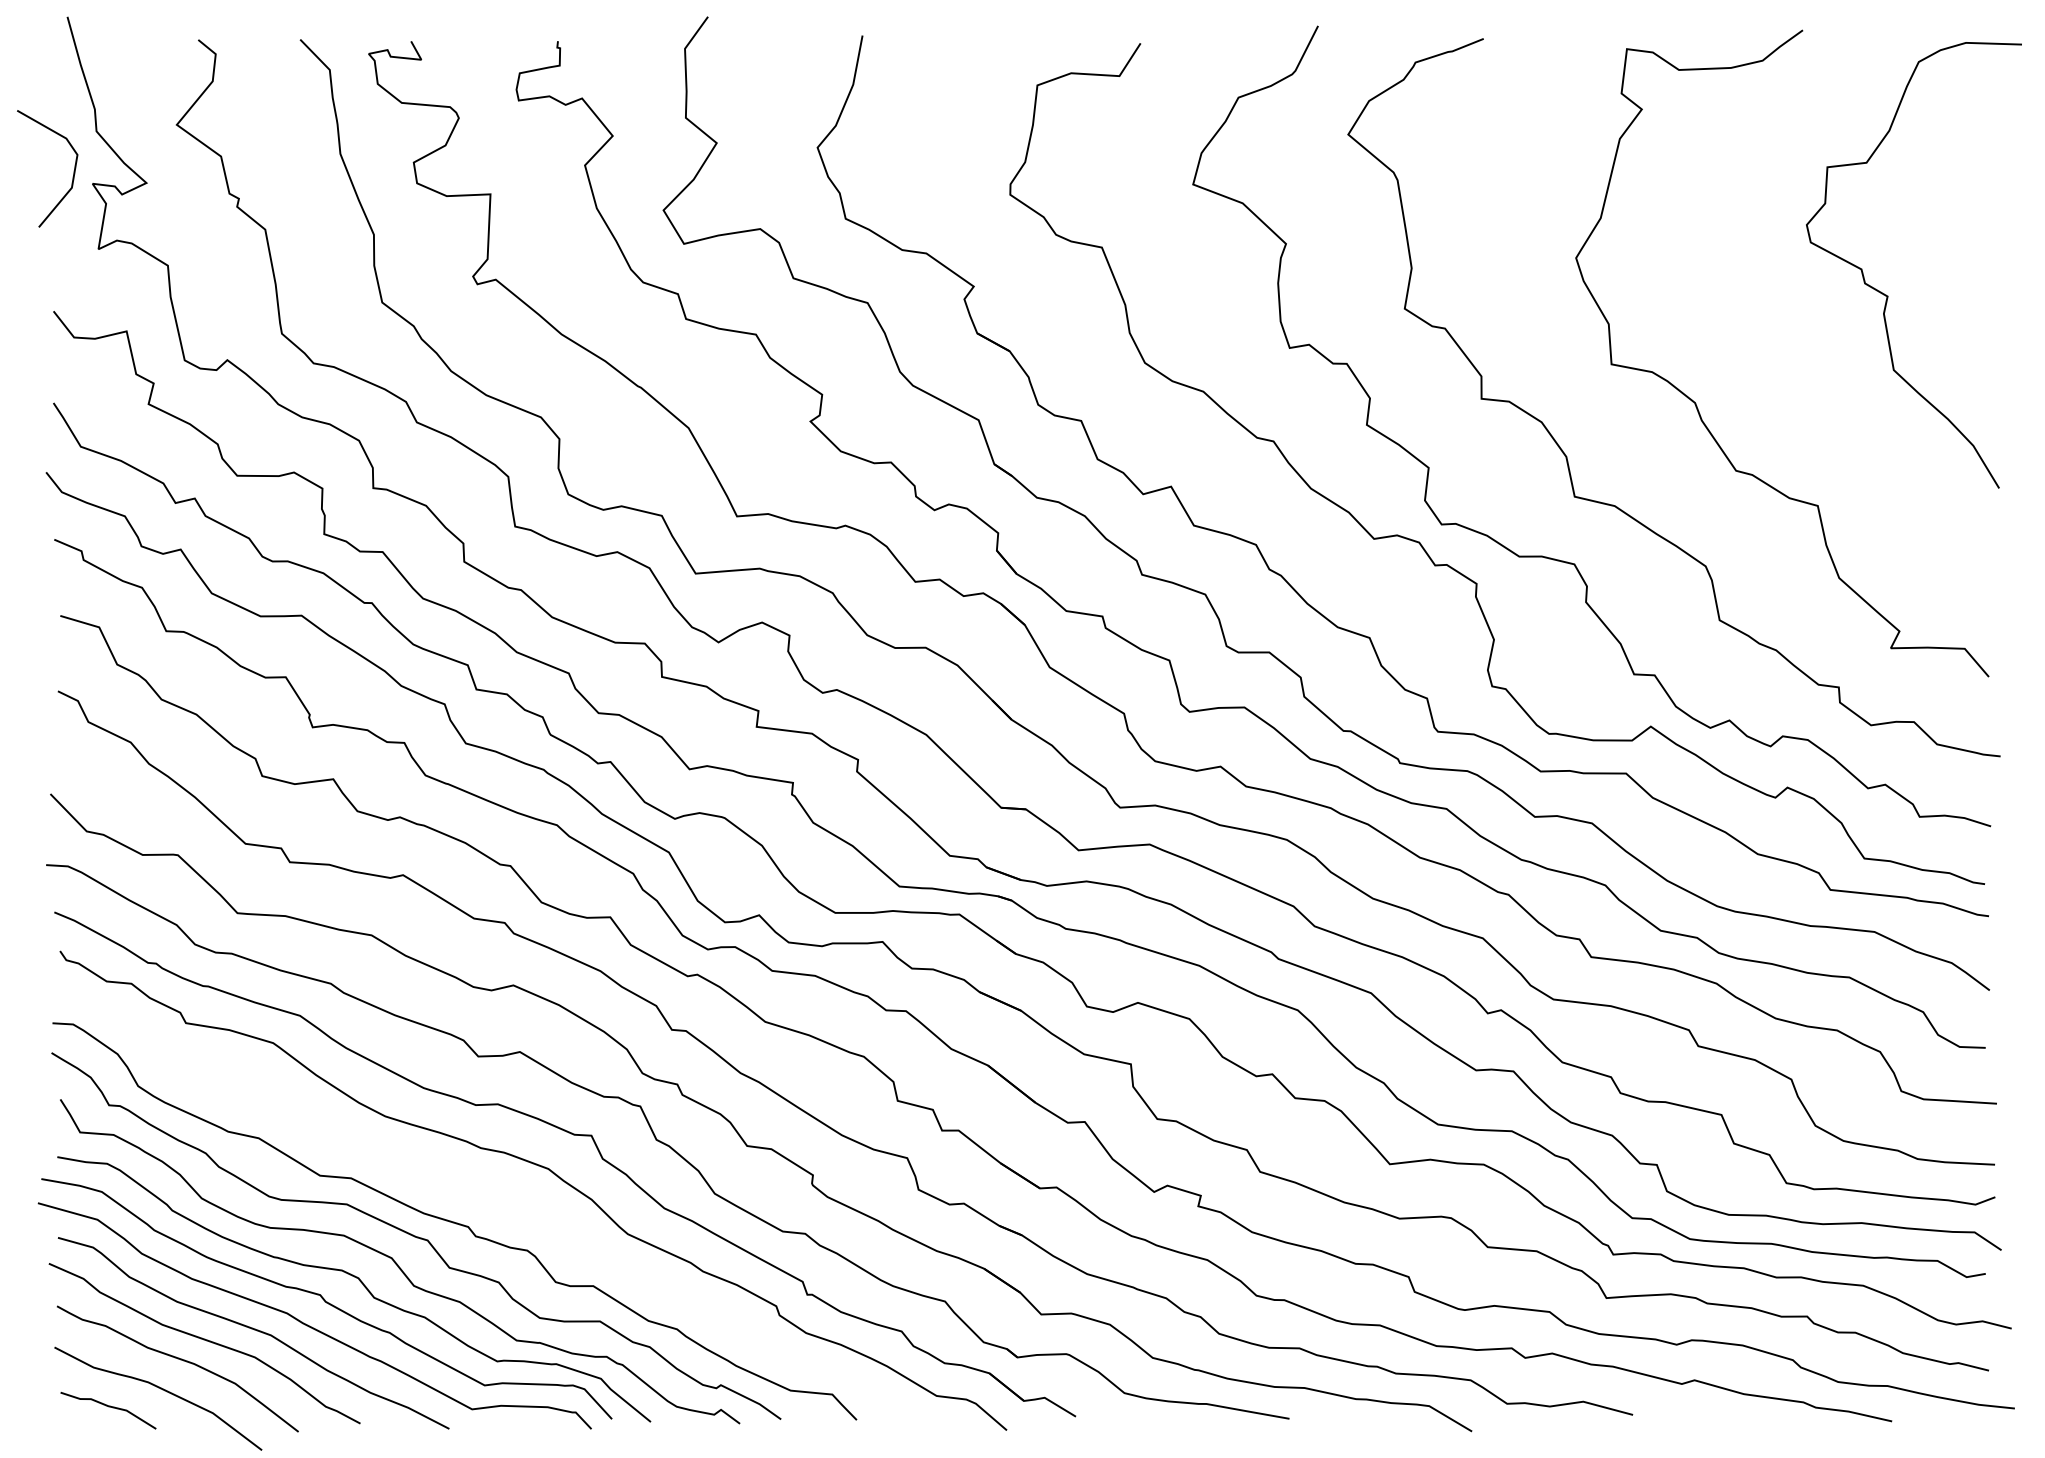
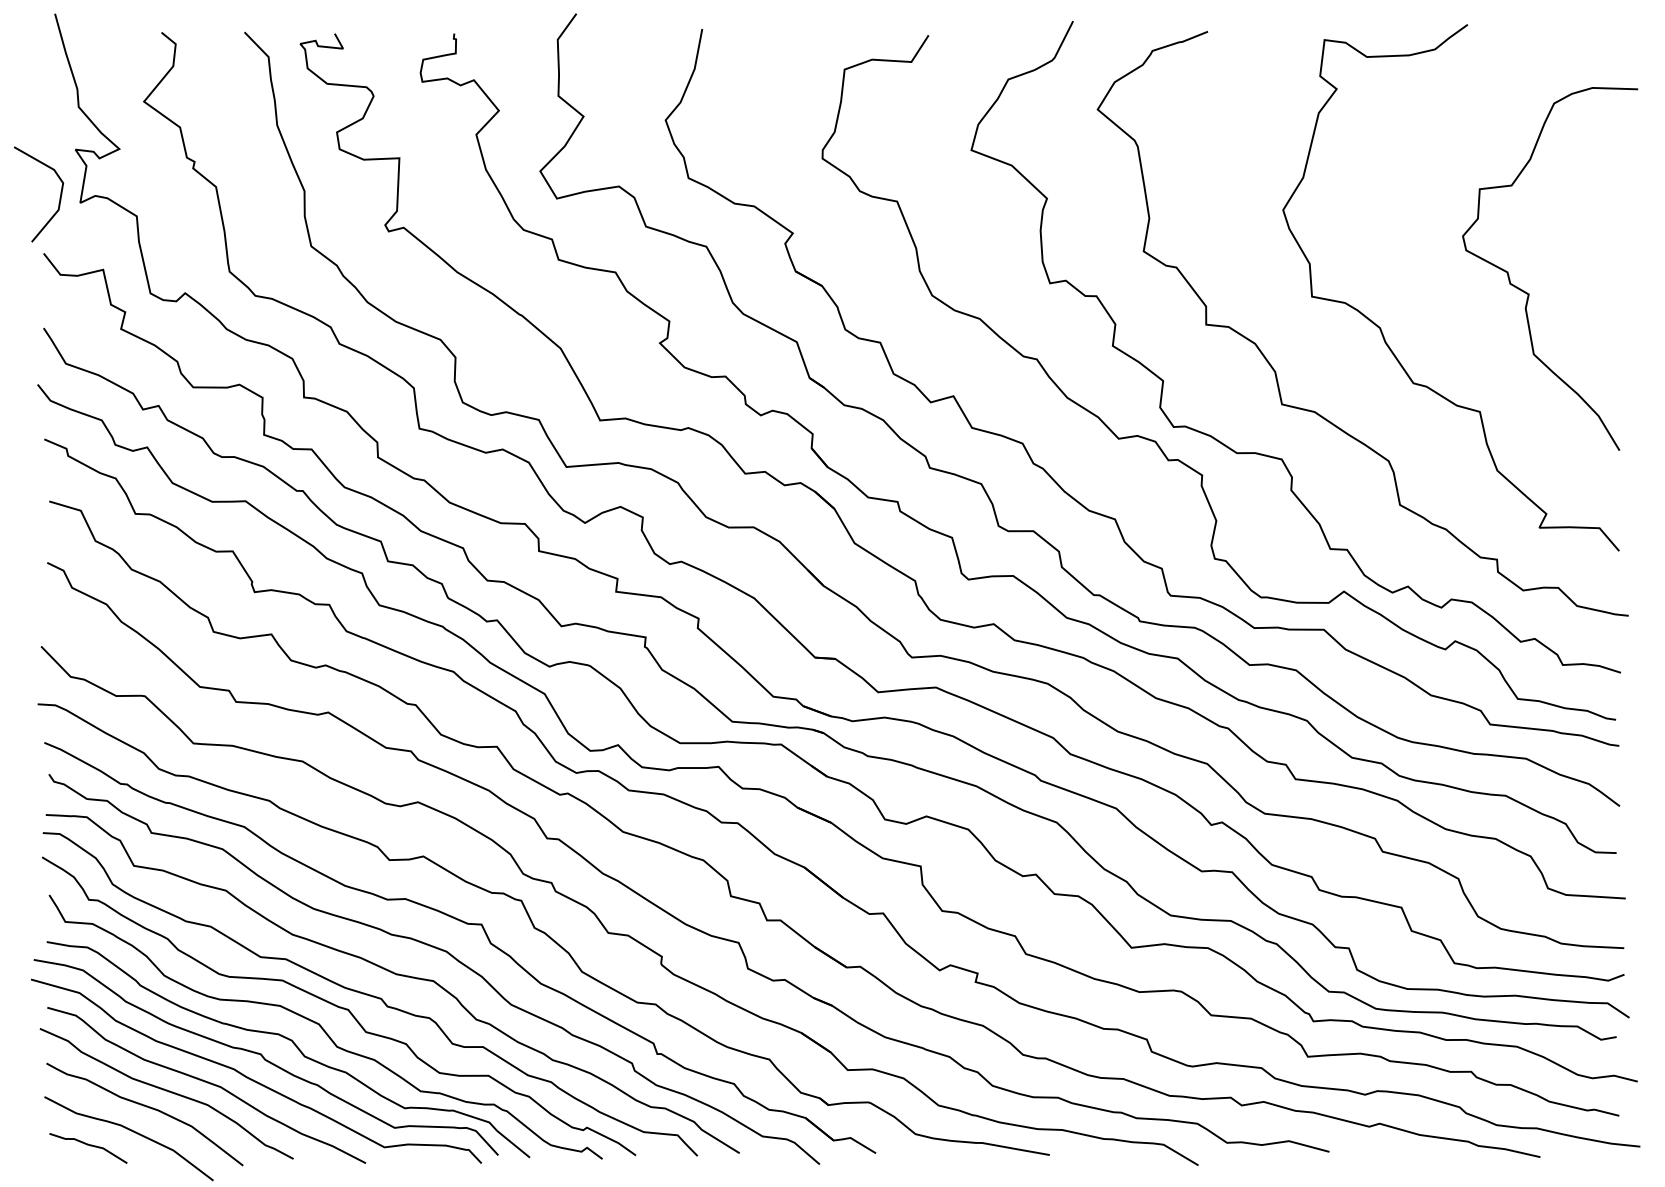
curve: (72, 172) -> (59, 197), moved
curve: (1888, 295) -> (1529, 293), moved
curve: (486, 1198) -> (396, 975), added

